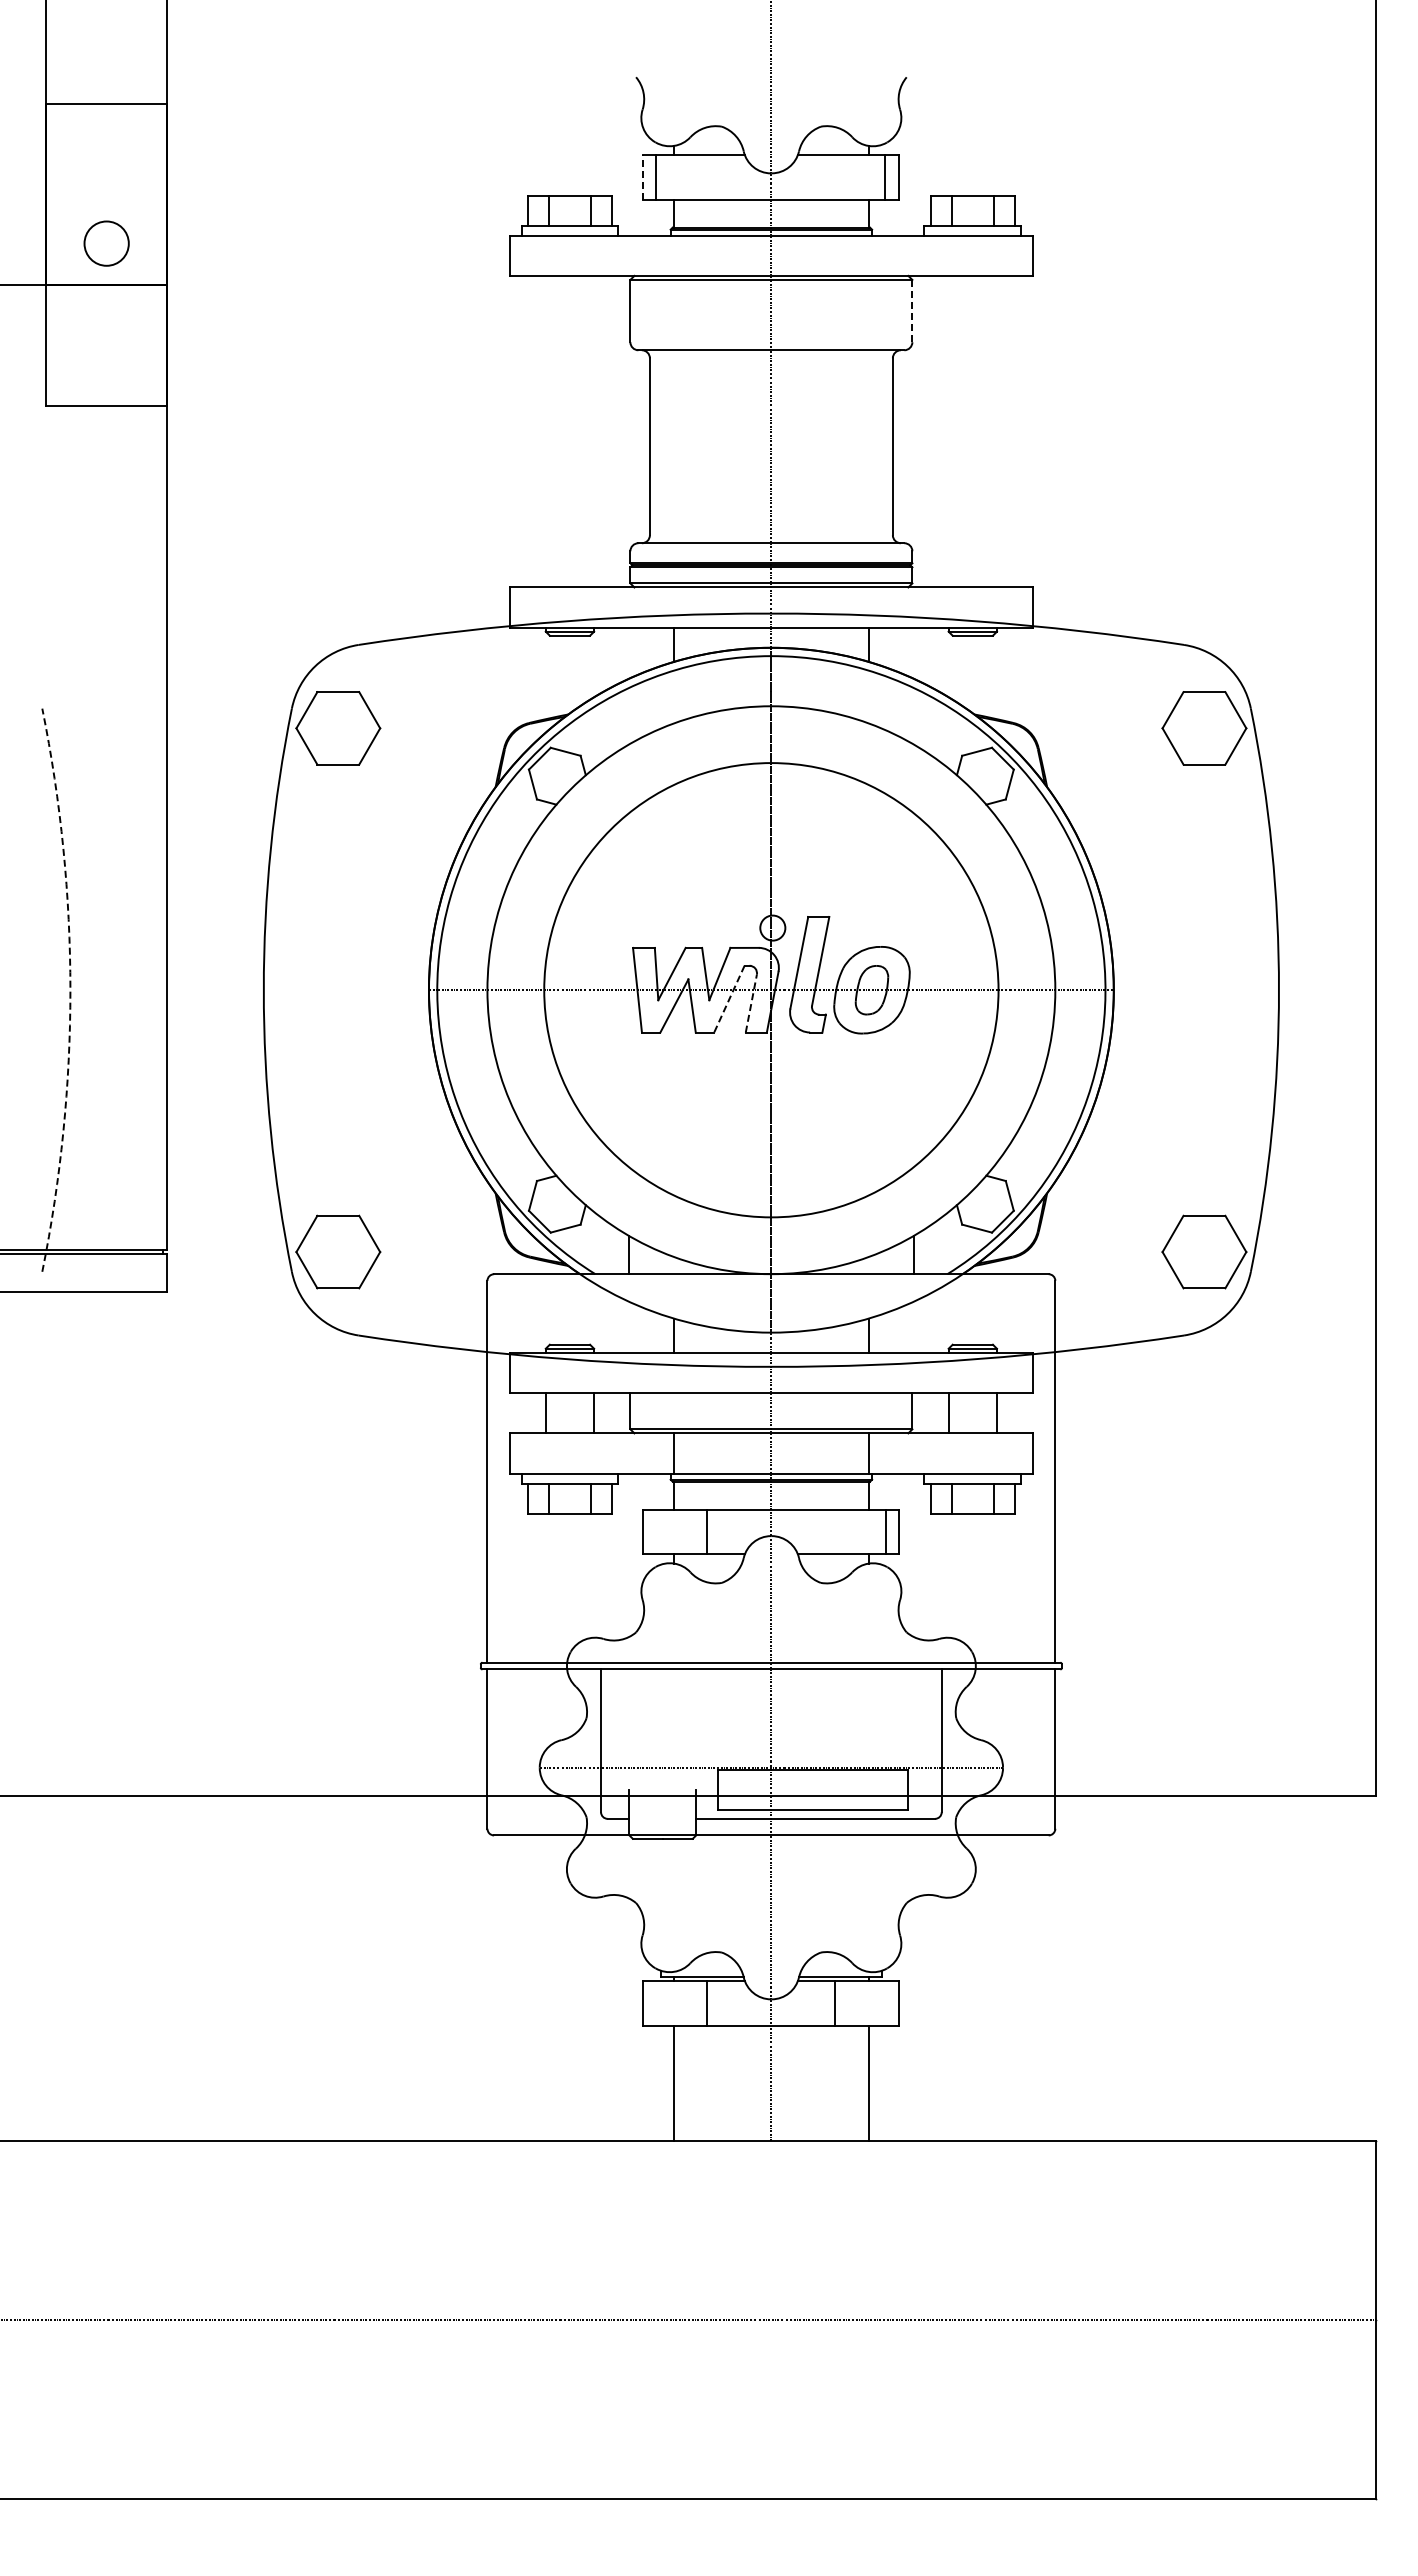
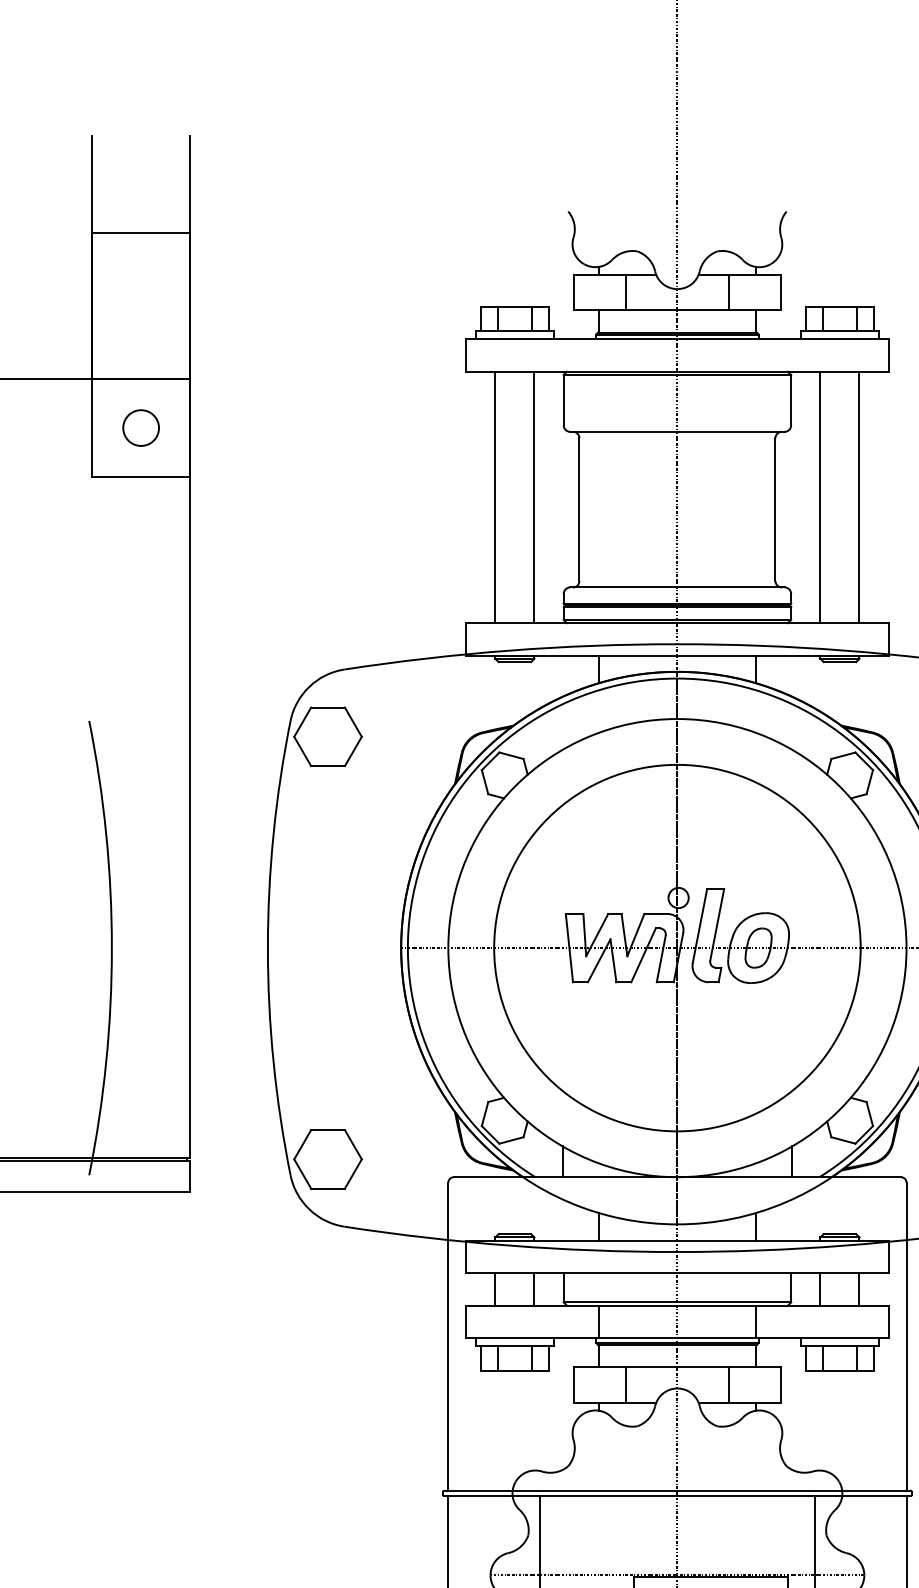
line: (643, 176) -> (574, 291), dashed -> solid
line: (656, 177) -> (625, 292), moved
line: (885, 177) -> (729, 292), moved
circle: (106, 243) -> (141, 427), moved
line: (912, 310) -> (791, 399), dashed -> solid
line: (545, 431) -> (495, 497), added
line: (594, 431) -> (534, 497), added
line: (948, 431) -> (820, 497), added
line: (996, 431) -> (859, 497), added
arc: (70, 990) -> (111, 948), dashed -> solid
line: (729, 999) -> (643, 955), dashed -> solid
line: (751, 1003) -> (661, 958), dashed -> solid
line: (886, 1531) -> (729, 1384), moved

